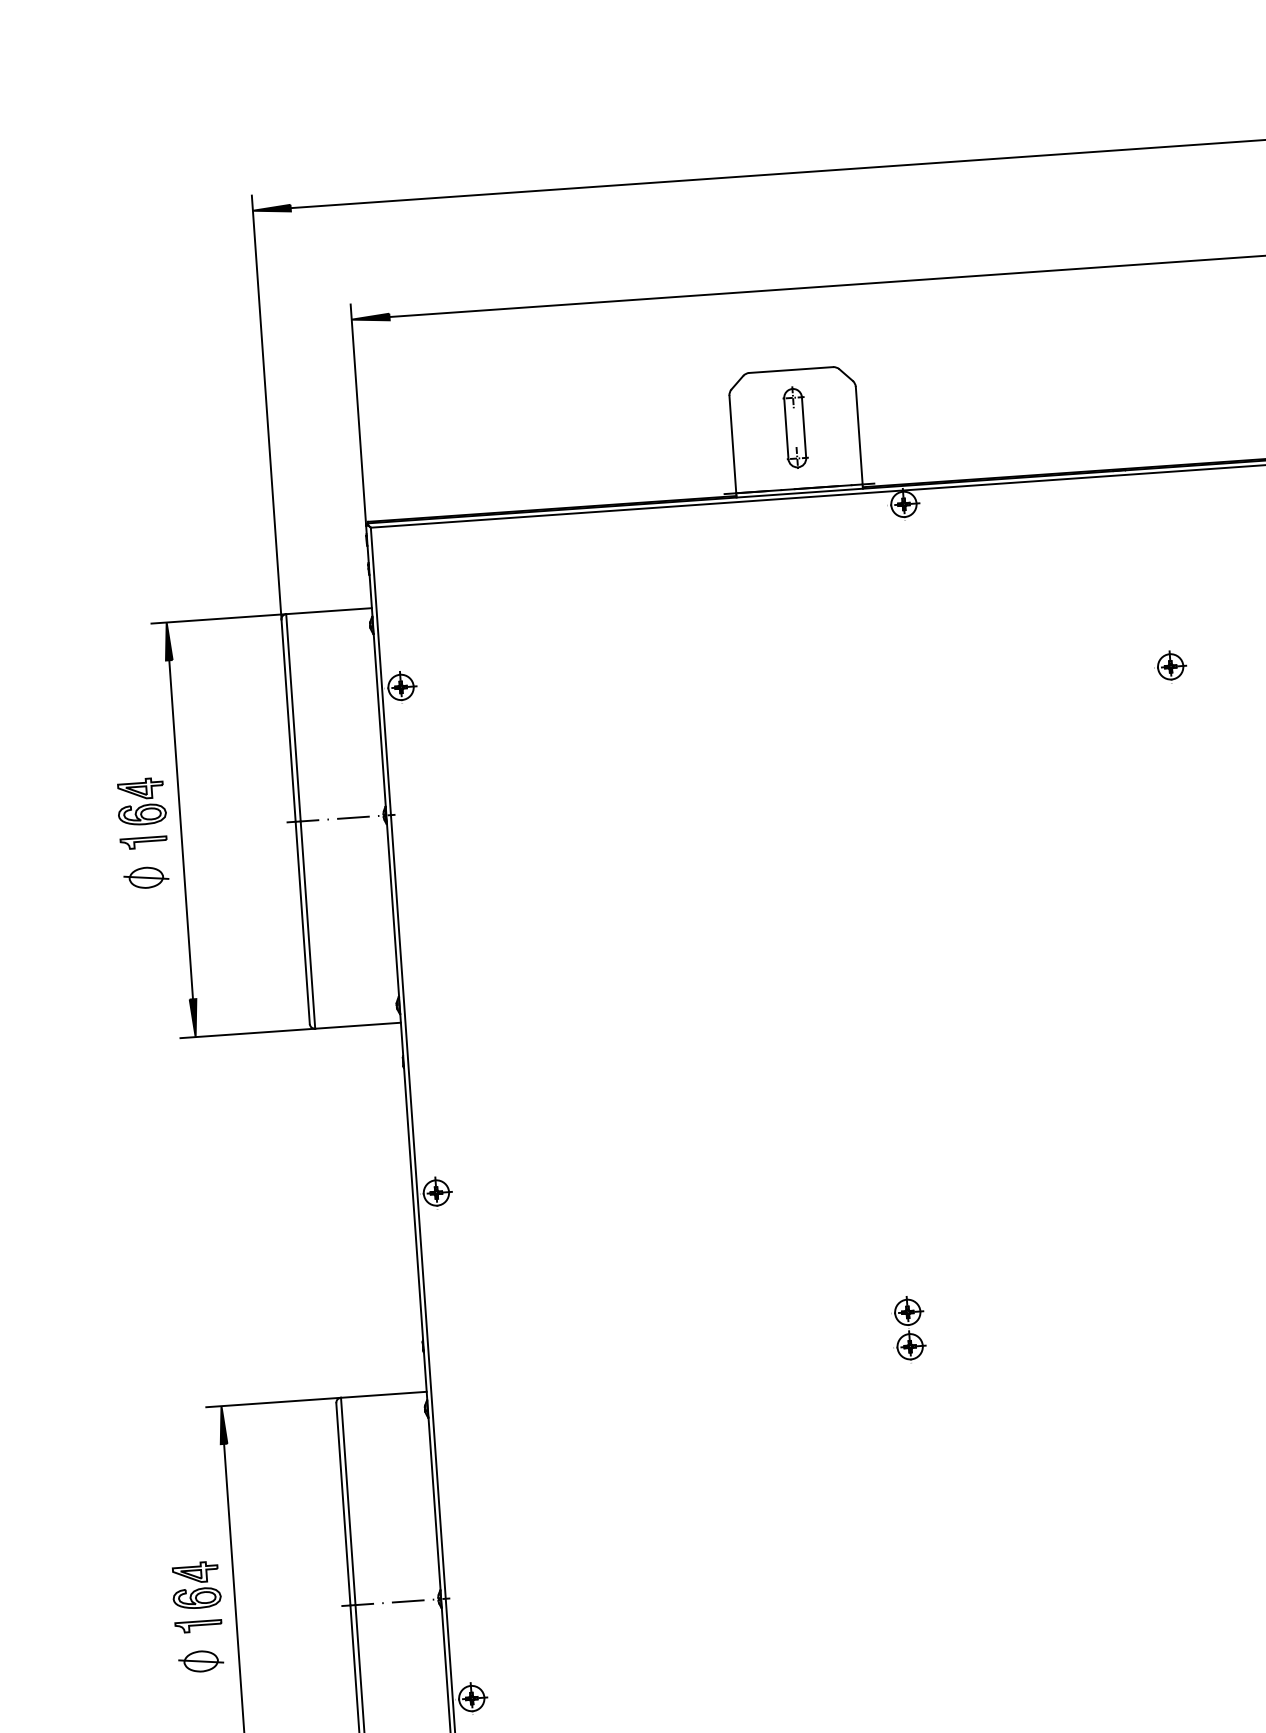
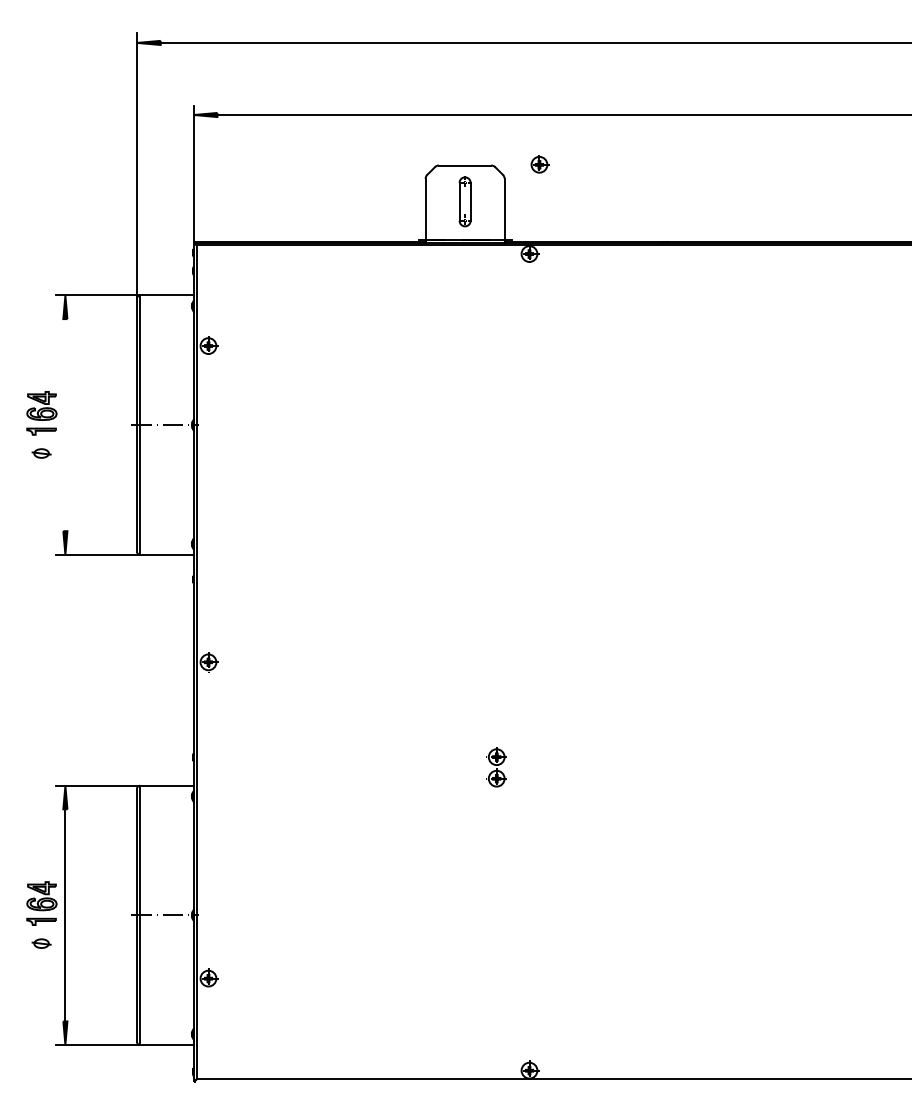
part: (1170, 666) -> (539, 164), moved
line: (181, 830) -> (65, 425), removed
part: (146, 877) -> (41, 453), size x0.7
part: (200, 1661) -> (41, 943), size x0.7

